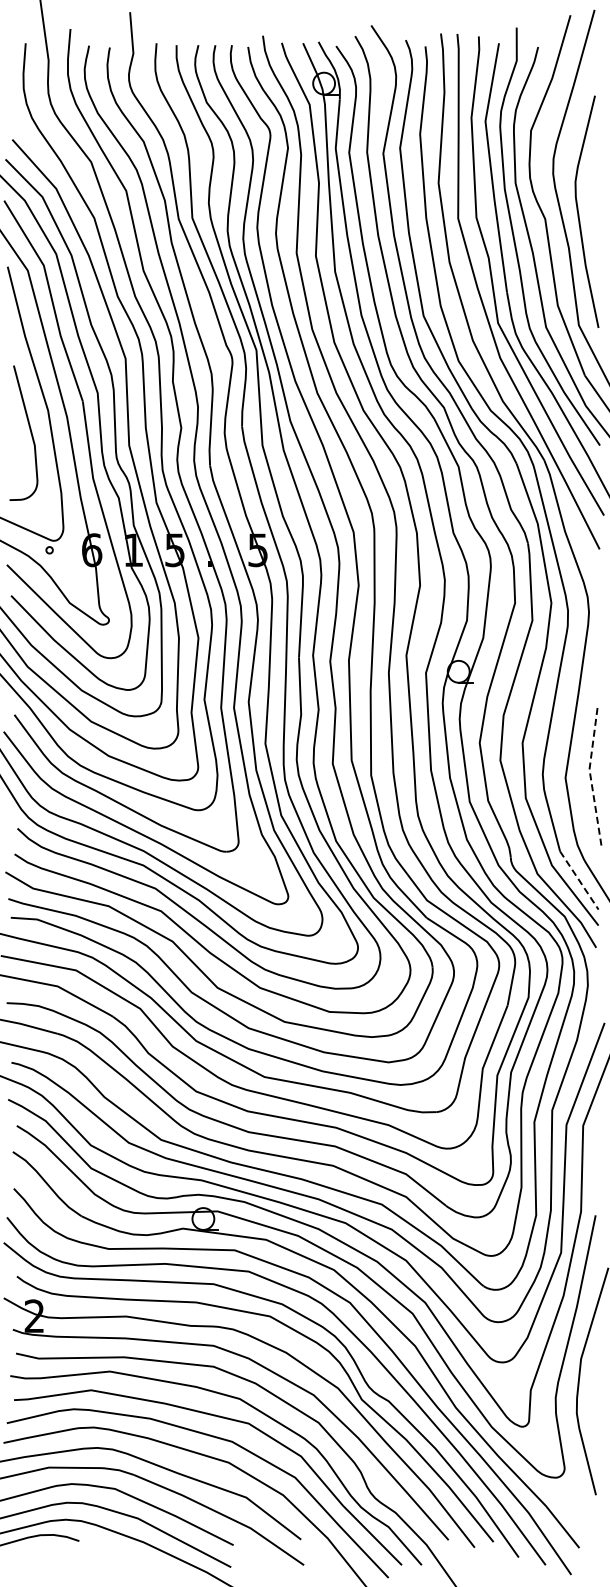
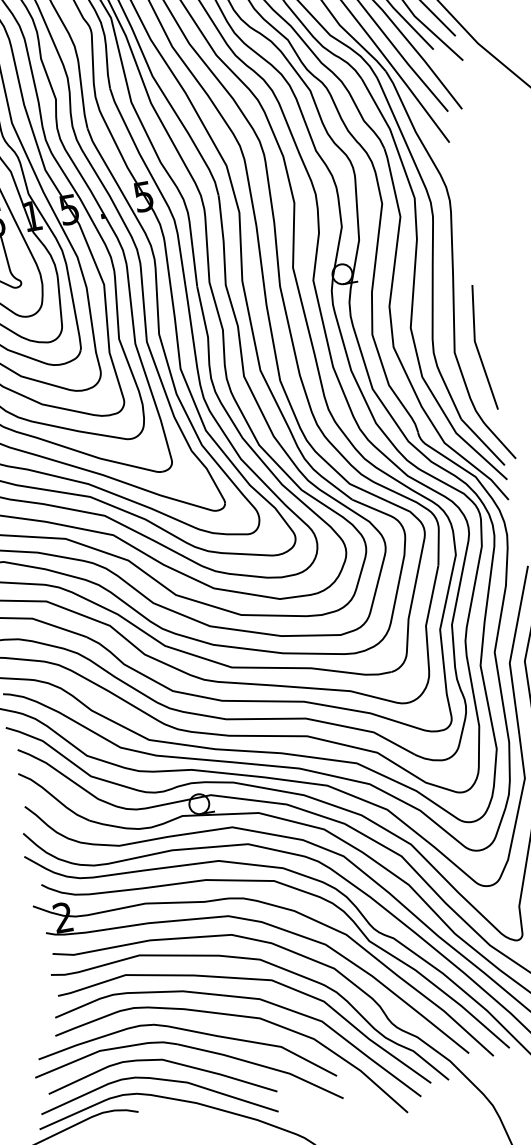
line: (590, 777) -> (476, 348), dashed -> solid
line: (579, 880) -> (483, 442), dashed -> solid

